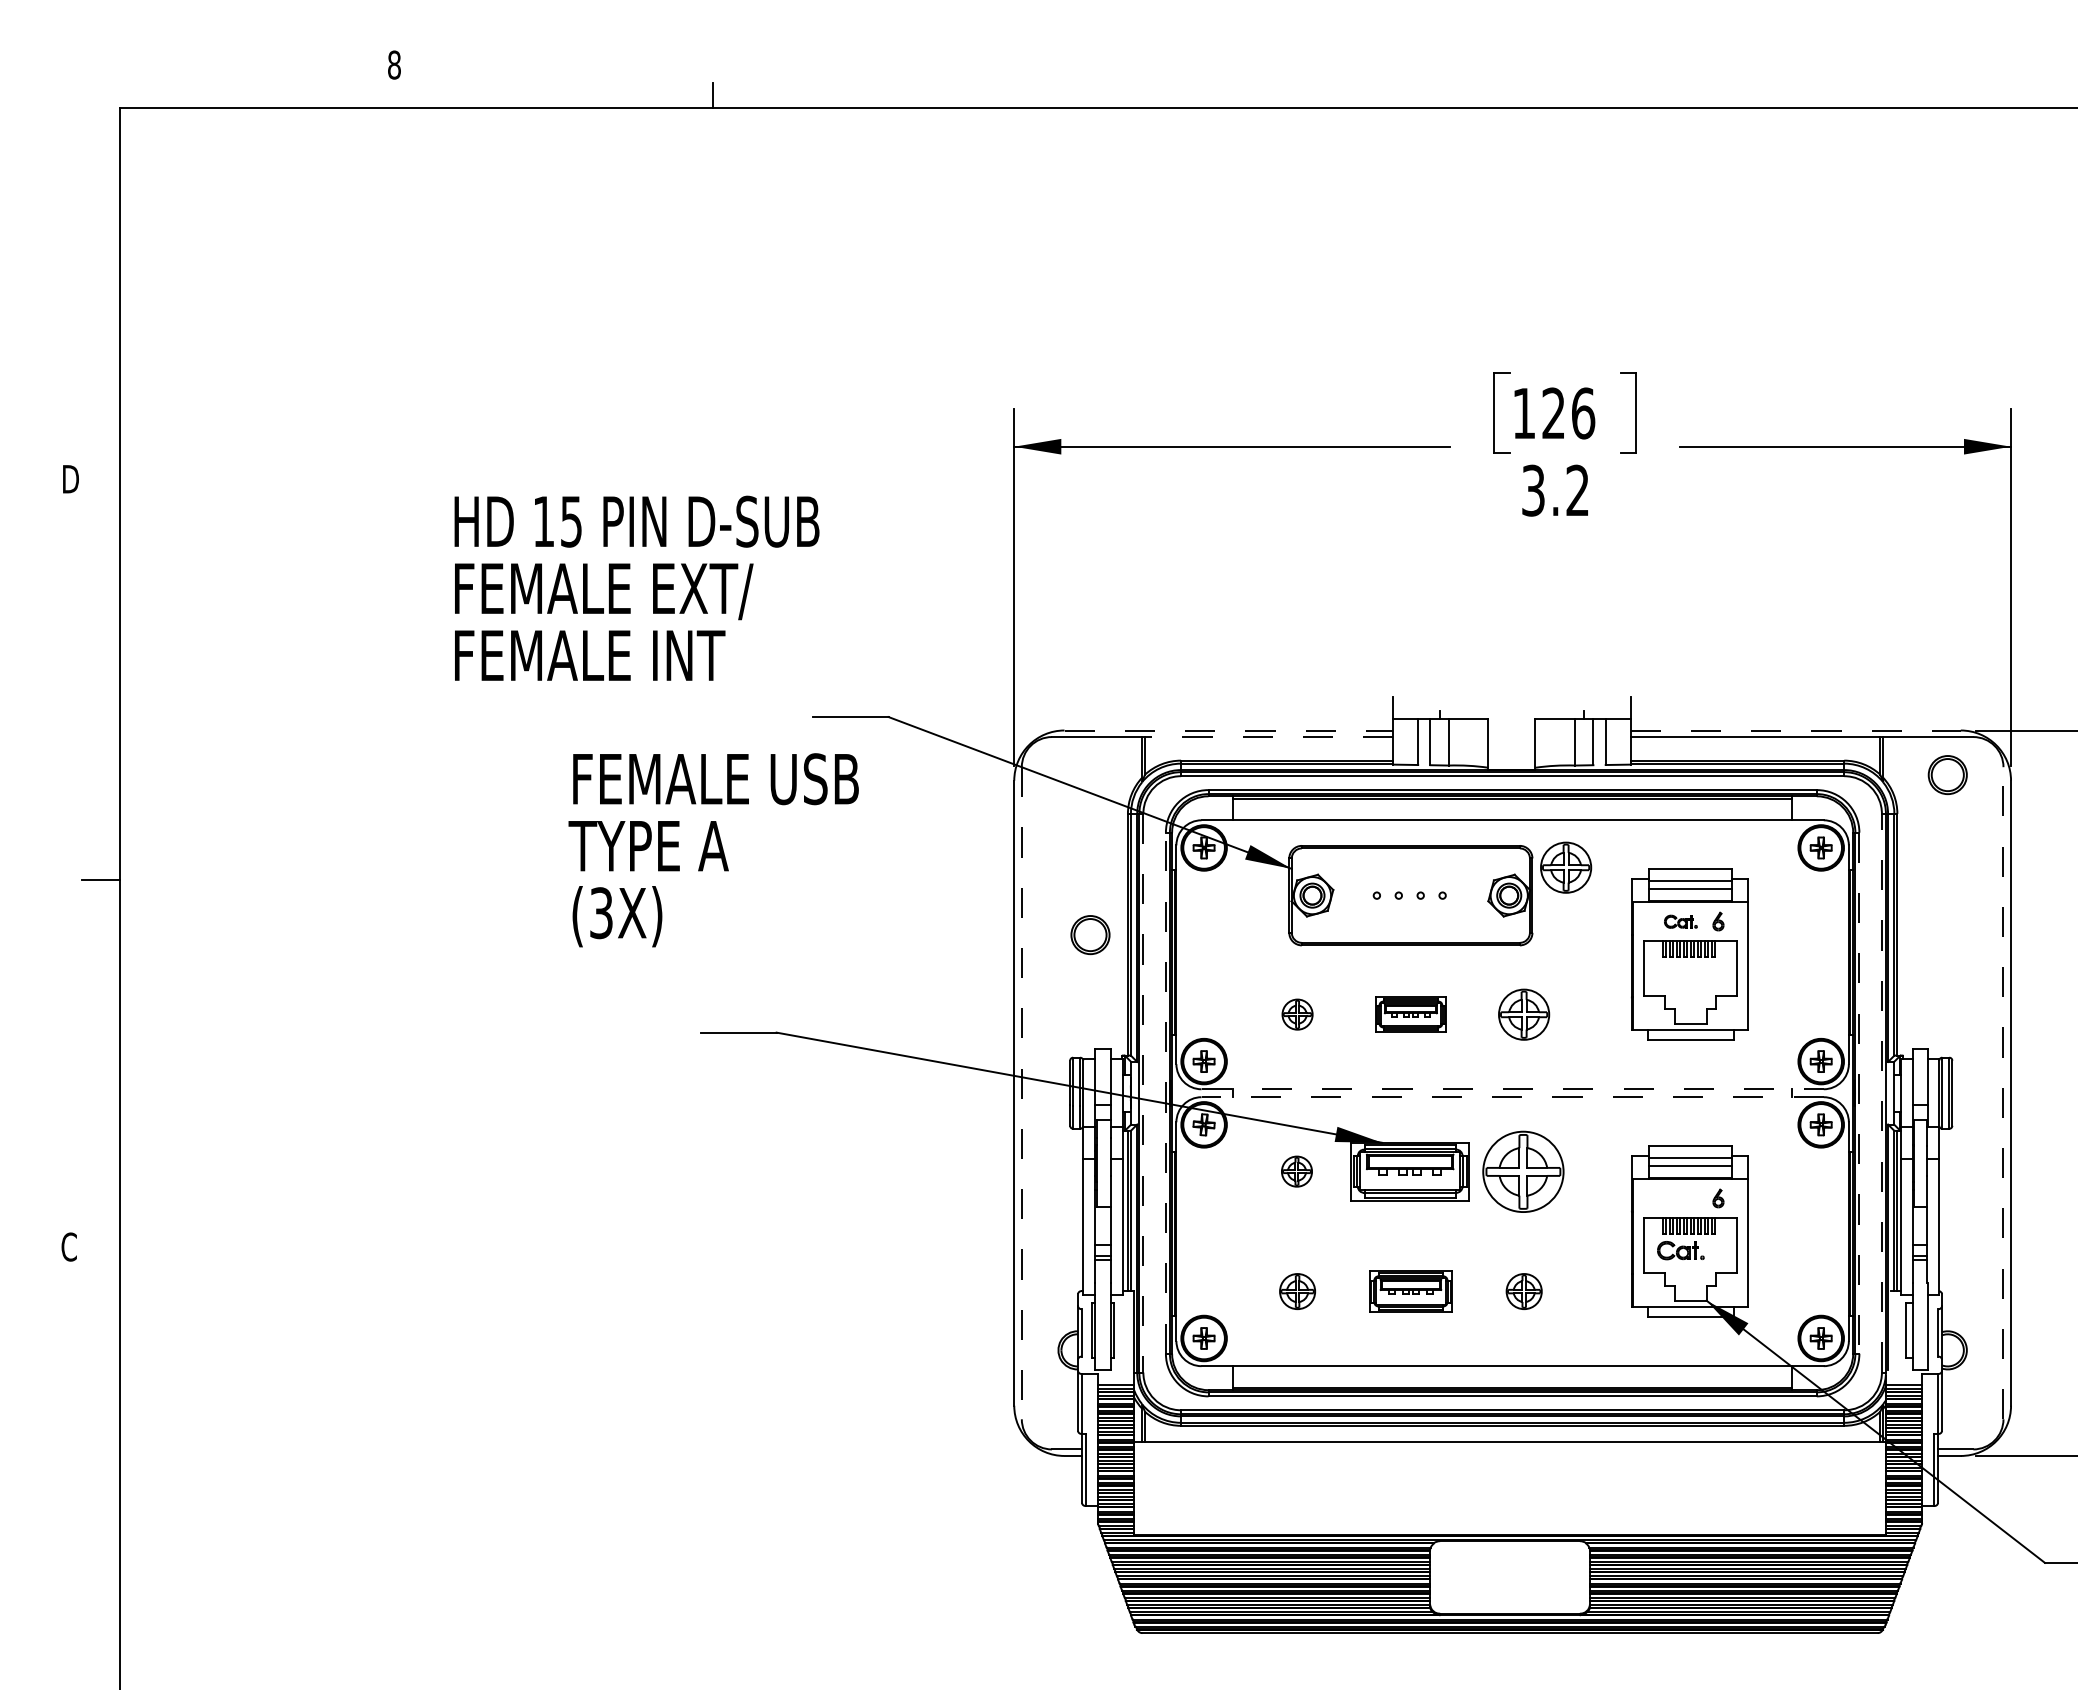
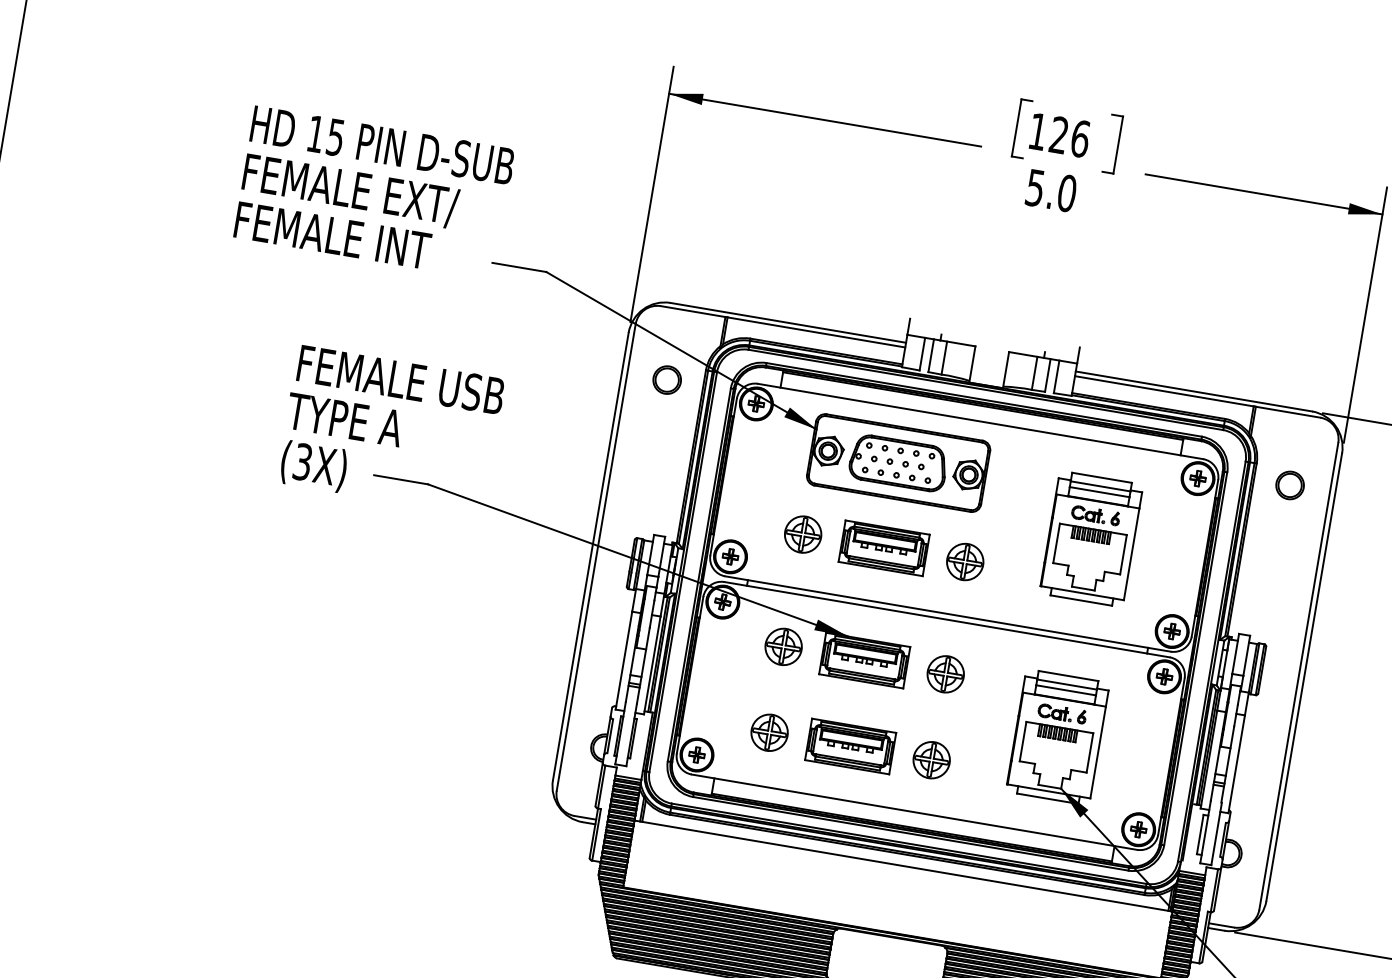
text: (1555, 490) -> (1051, 190), 3.2 -> 5.0
text: (636, 587) -> (374, 192), moved
line: (1229, 730) -> (788, 322), dashed -> solid
line: (1796, 730) -> (1194, 391), dashed -> solid
line: (1268, 737) -> (815, 332), dashed -> solid
part: (1947, 775) -> (1289, 485), moved
text: (713, 850) -> (390, 430), moved
part: (1566, 867) -> (1013, 461), removed
part: (1410, 895) -> (898, 462), added
part: (1680, 921) -> (1088, 514), size x1.43
part: (1090, 935) -> (667, 380), moved
part: (1297, 1014) -> (803, 534), size x1.67
part: (1410, 1014) -> (883, 548), size x1.67
line: (1513, 1089) -> (948, 614), dashed -> solid
line: (1881, 1092) -> (1211, 660), dashed -> solid
line: (2003, 1092) -> (1298, 675), dashed -> solid
line: (1021, 1093) -> (595, 557), dashed -> solid
line: (1143, 1093) -> (683, 572), dashed -> solid
line: (1165, 1093) -> (699, 575), dashed -> solid
line: (1859, 1093) -> (1195, 659), dashed -> solid
line: (1512, 1097) -> (946, 619), dashed -> solid
part: (1296, 1171) -> (783, 646), size x1.67
part: (1523, 1171) -> (945, 674), size x0.62
part: (1680, 1250) -> (1054, 712), moved
part: (1297, 1291) -> (769, 732), size x1.43
part: (1410, 1291) -> (850, 746), size x1.43
part: (1524, 1291) -> (932, 760), size x1.43

